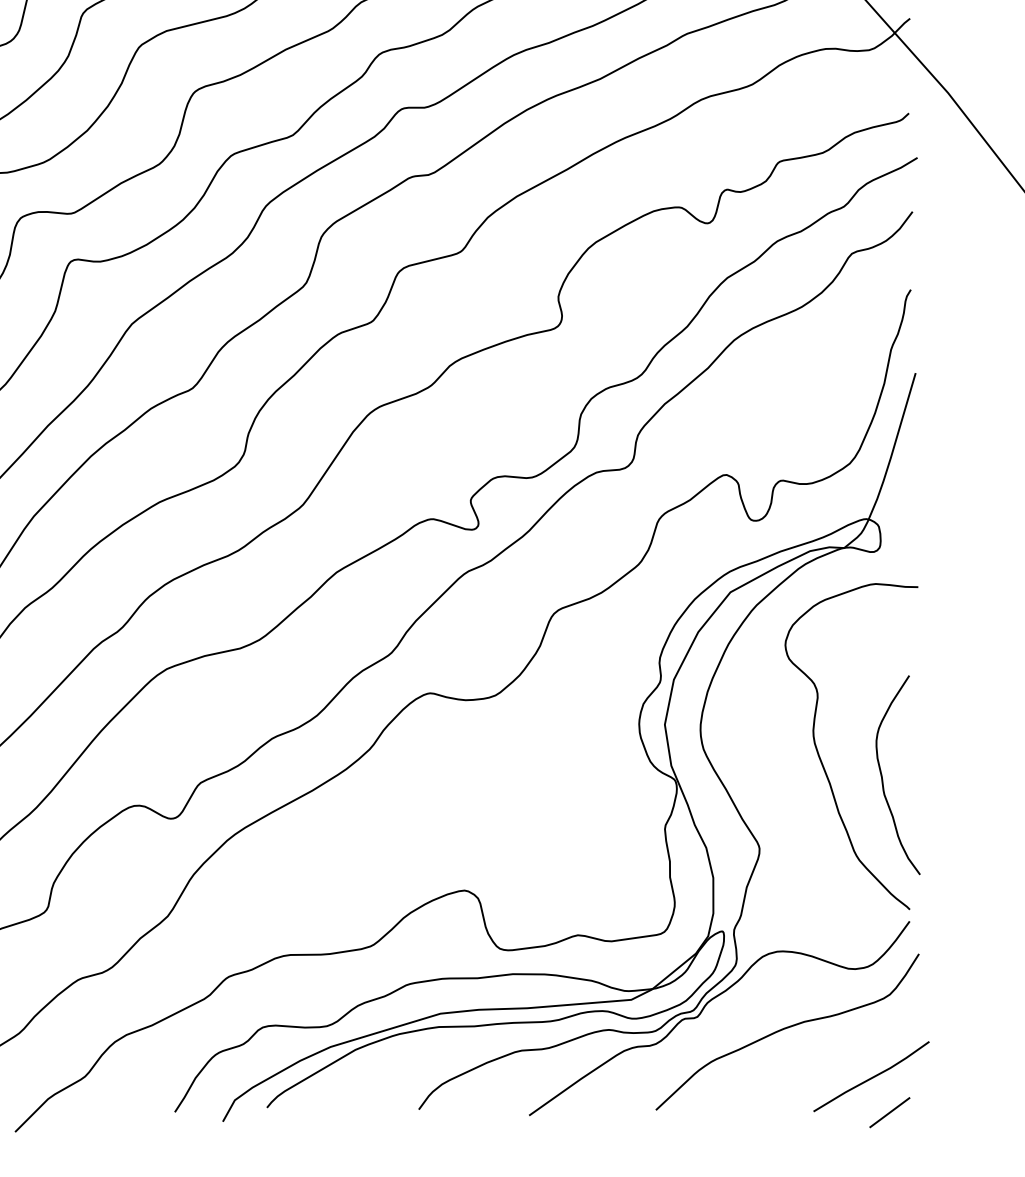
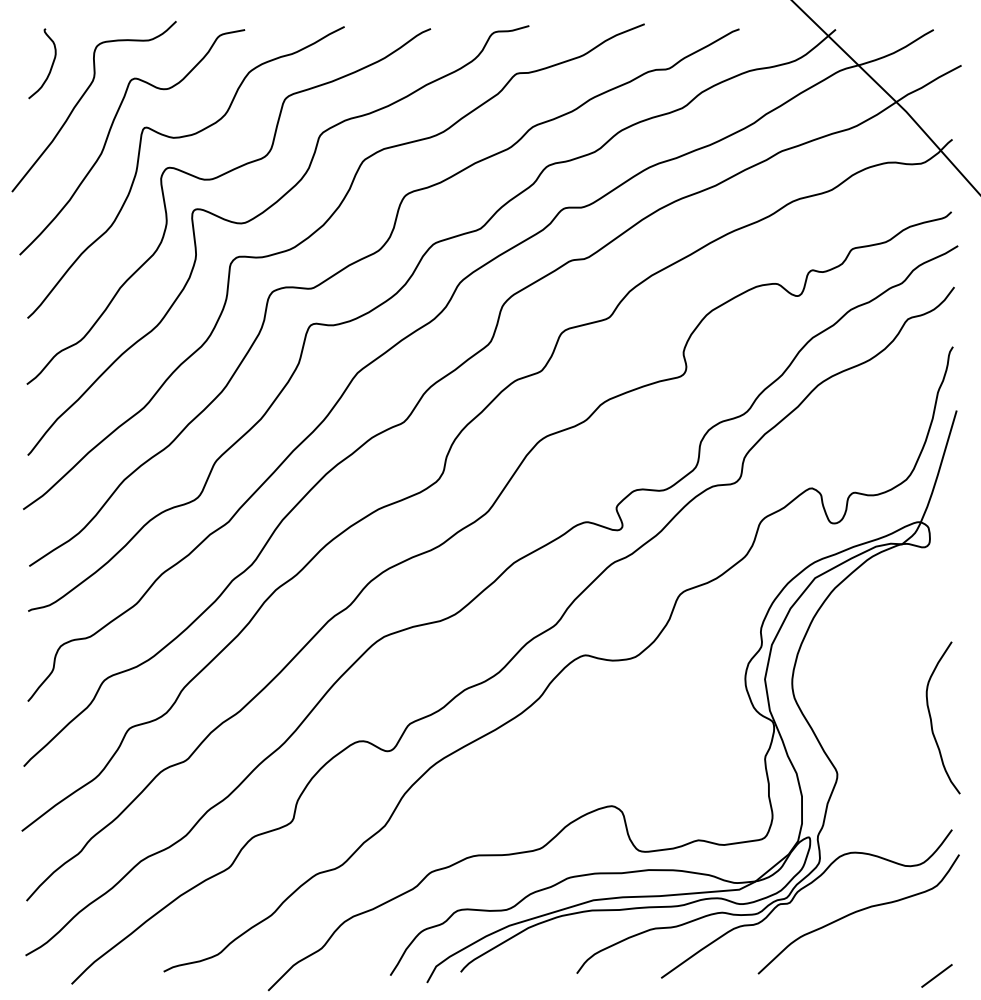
curve: (821, 757) -> (884, 704), removed
line: (870, 1076) -> (922, 948), removed

